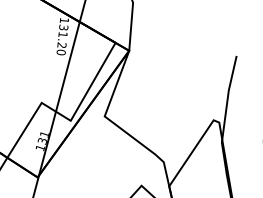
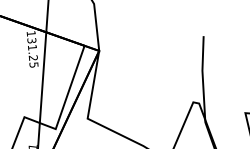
text: (60, 52) -> (33, 65), 131.20 -> 131.25

